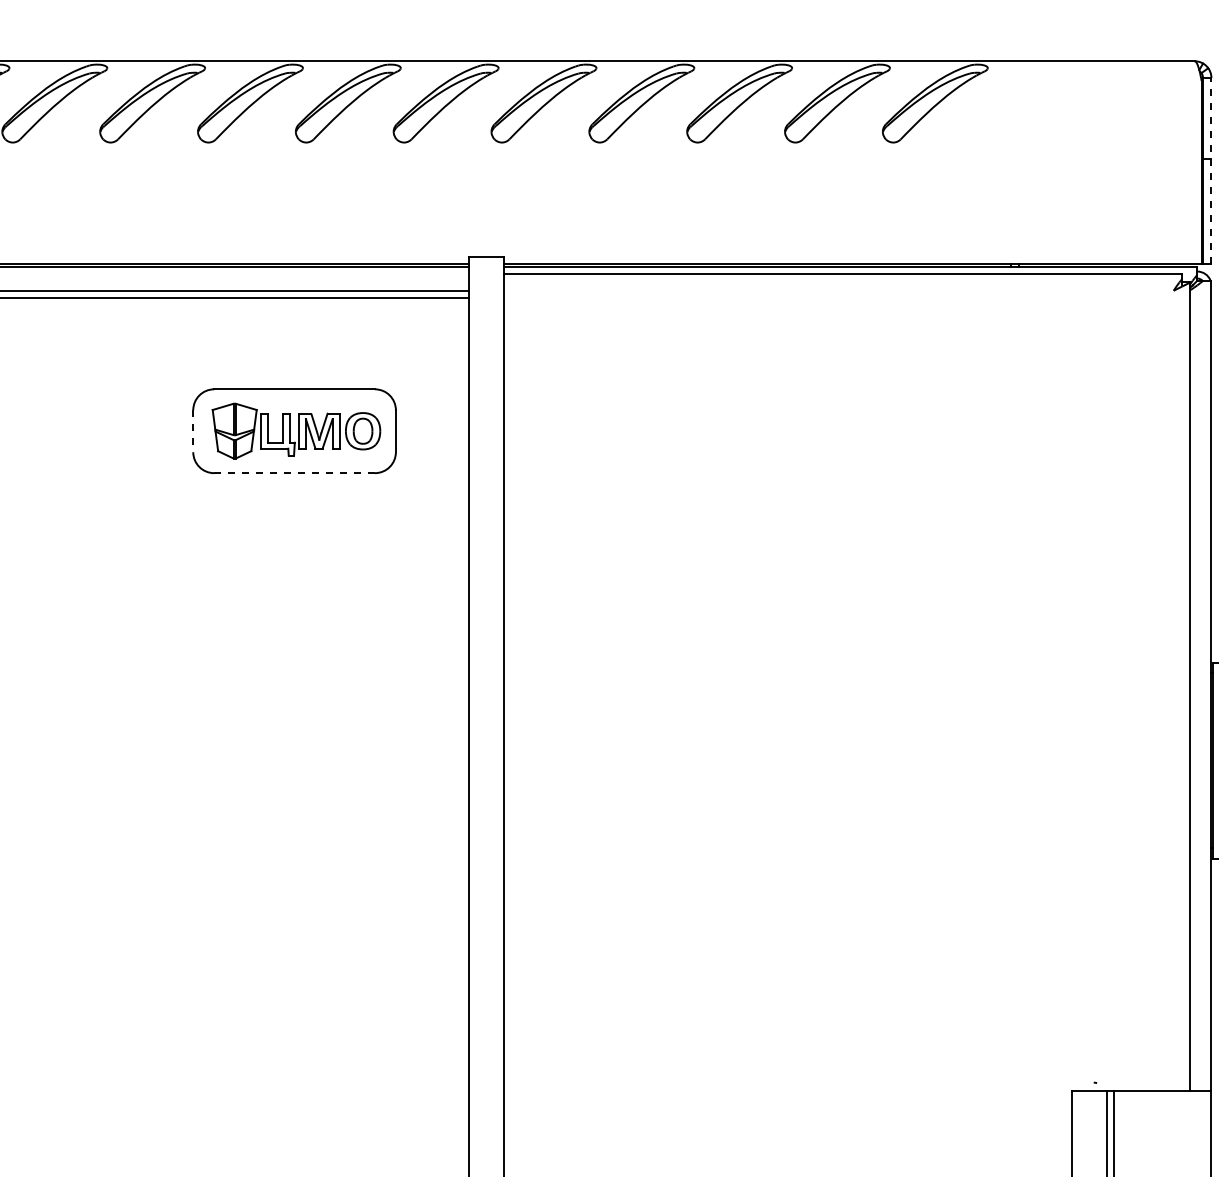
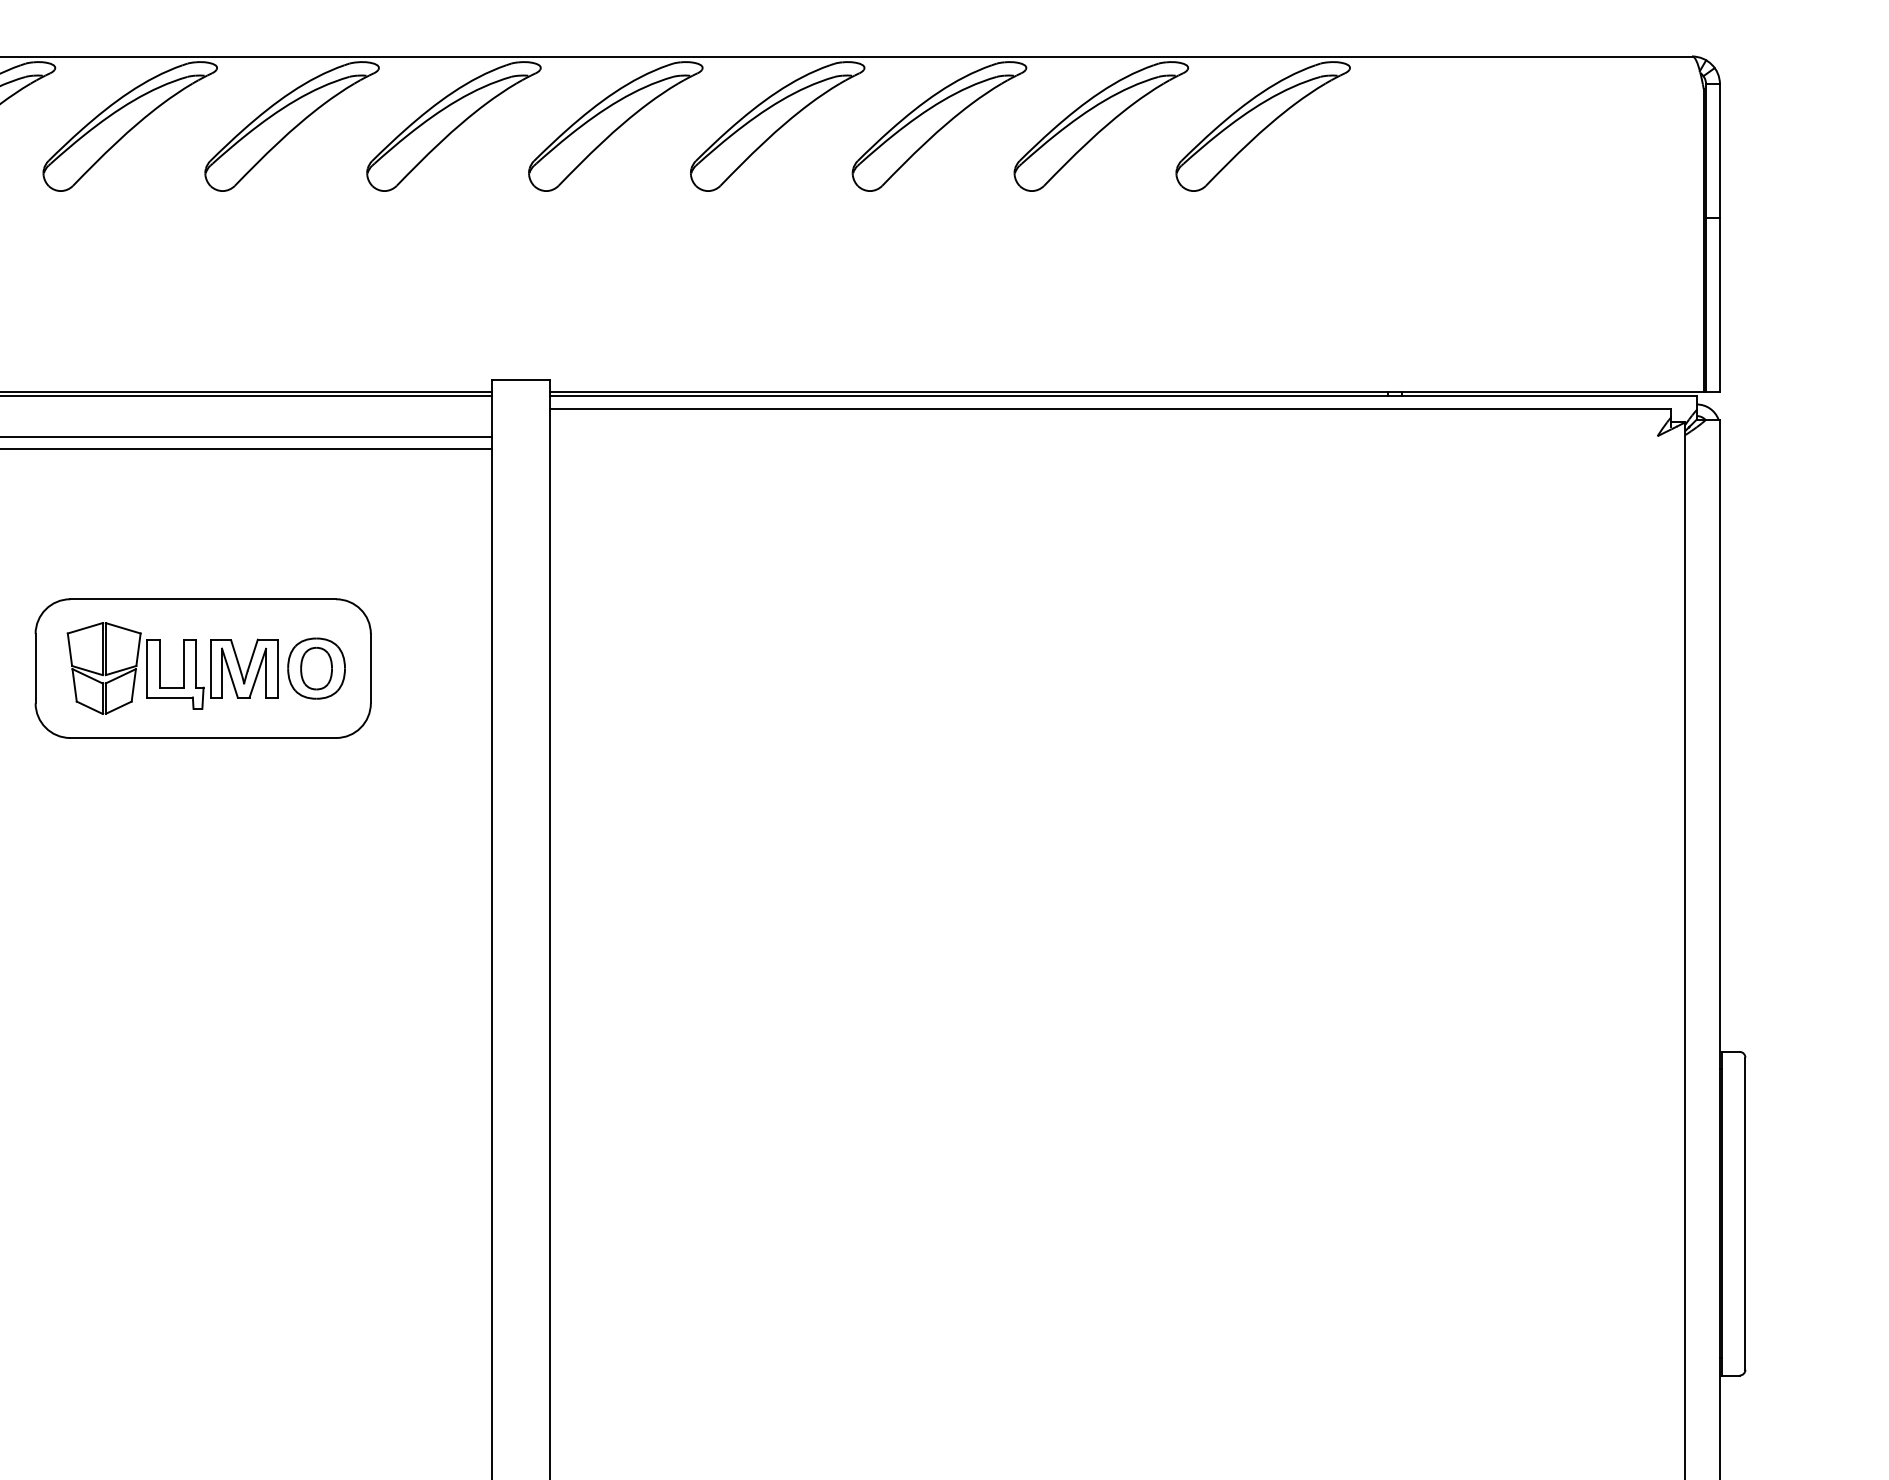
line: (1211, 170) -> (1720, 237), dashed -> solid
line: (193, 431) -> (36, 669), dashed -> solid
line: (295, 473) -> (204, 738), dashed -> solid

